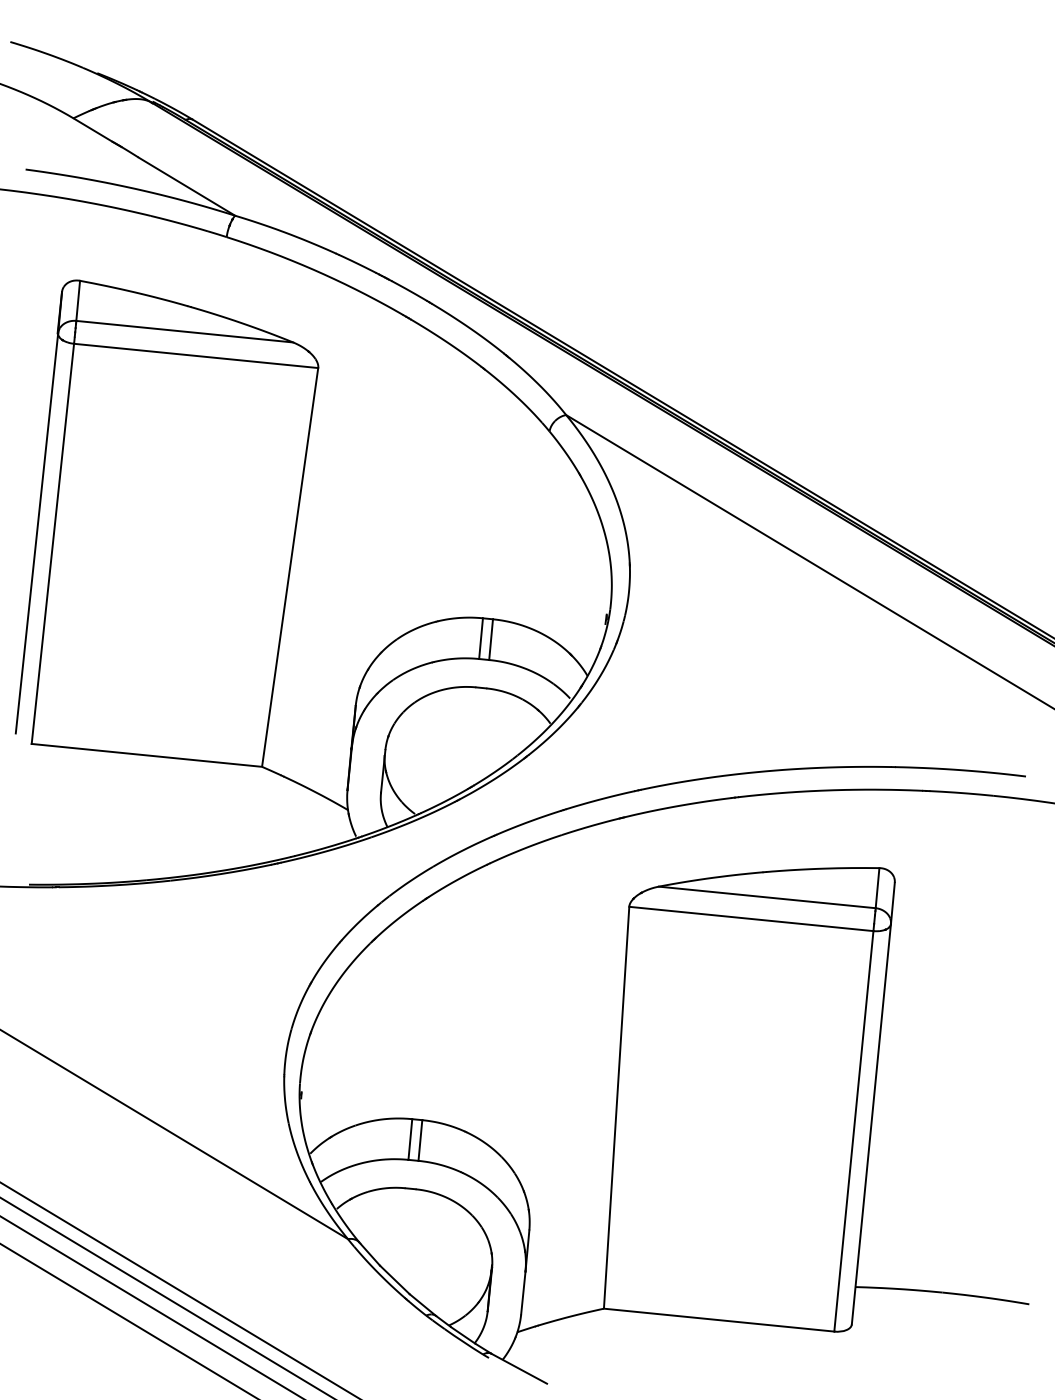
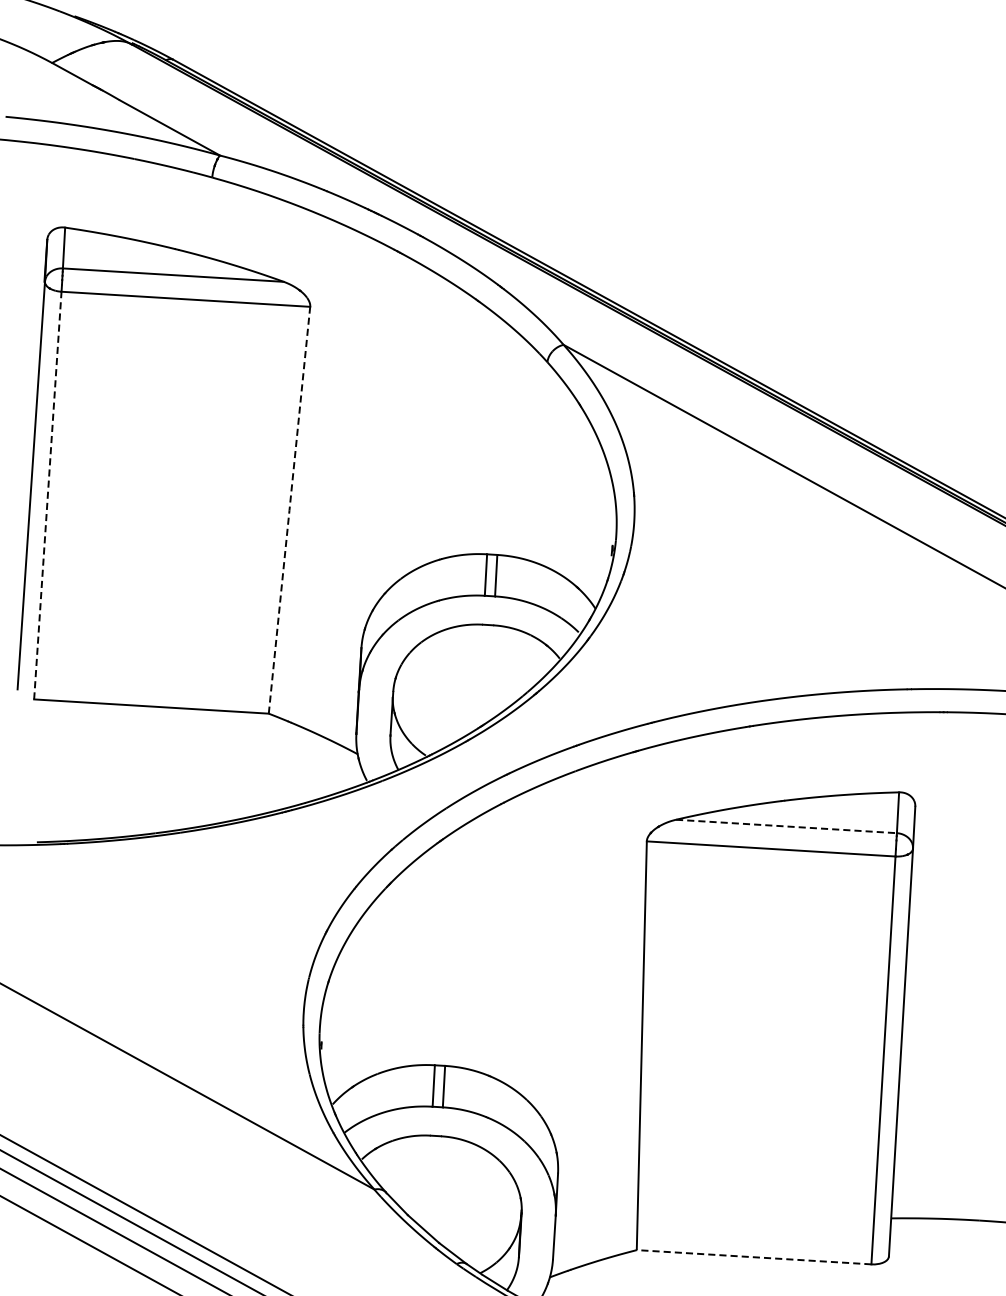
line: (52, 543) -> (47, 495), solid -> dashed
line: (290, 567) -> (289, 510), solid -> dashed
line: (767, 897) -> (786, 826), solid -> dashed
line: (719, 1320) -> (754, 1257), solid -> dashed

